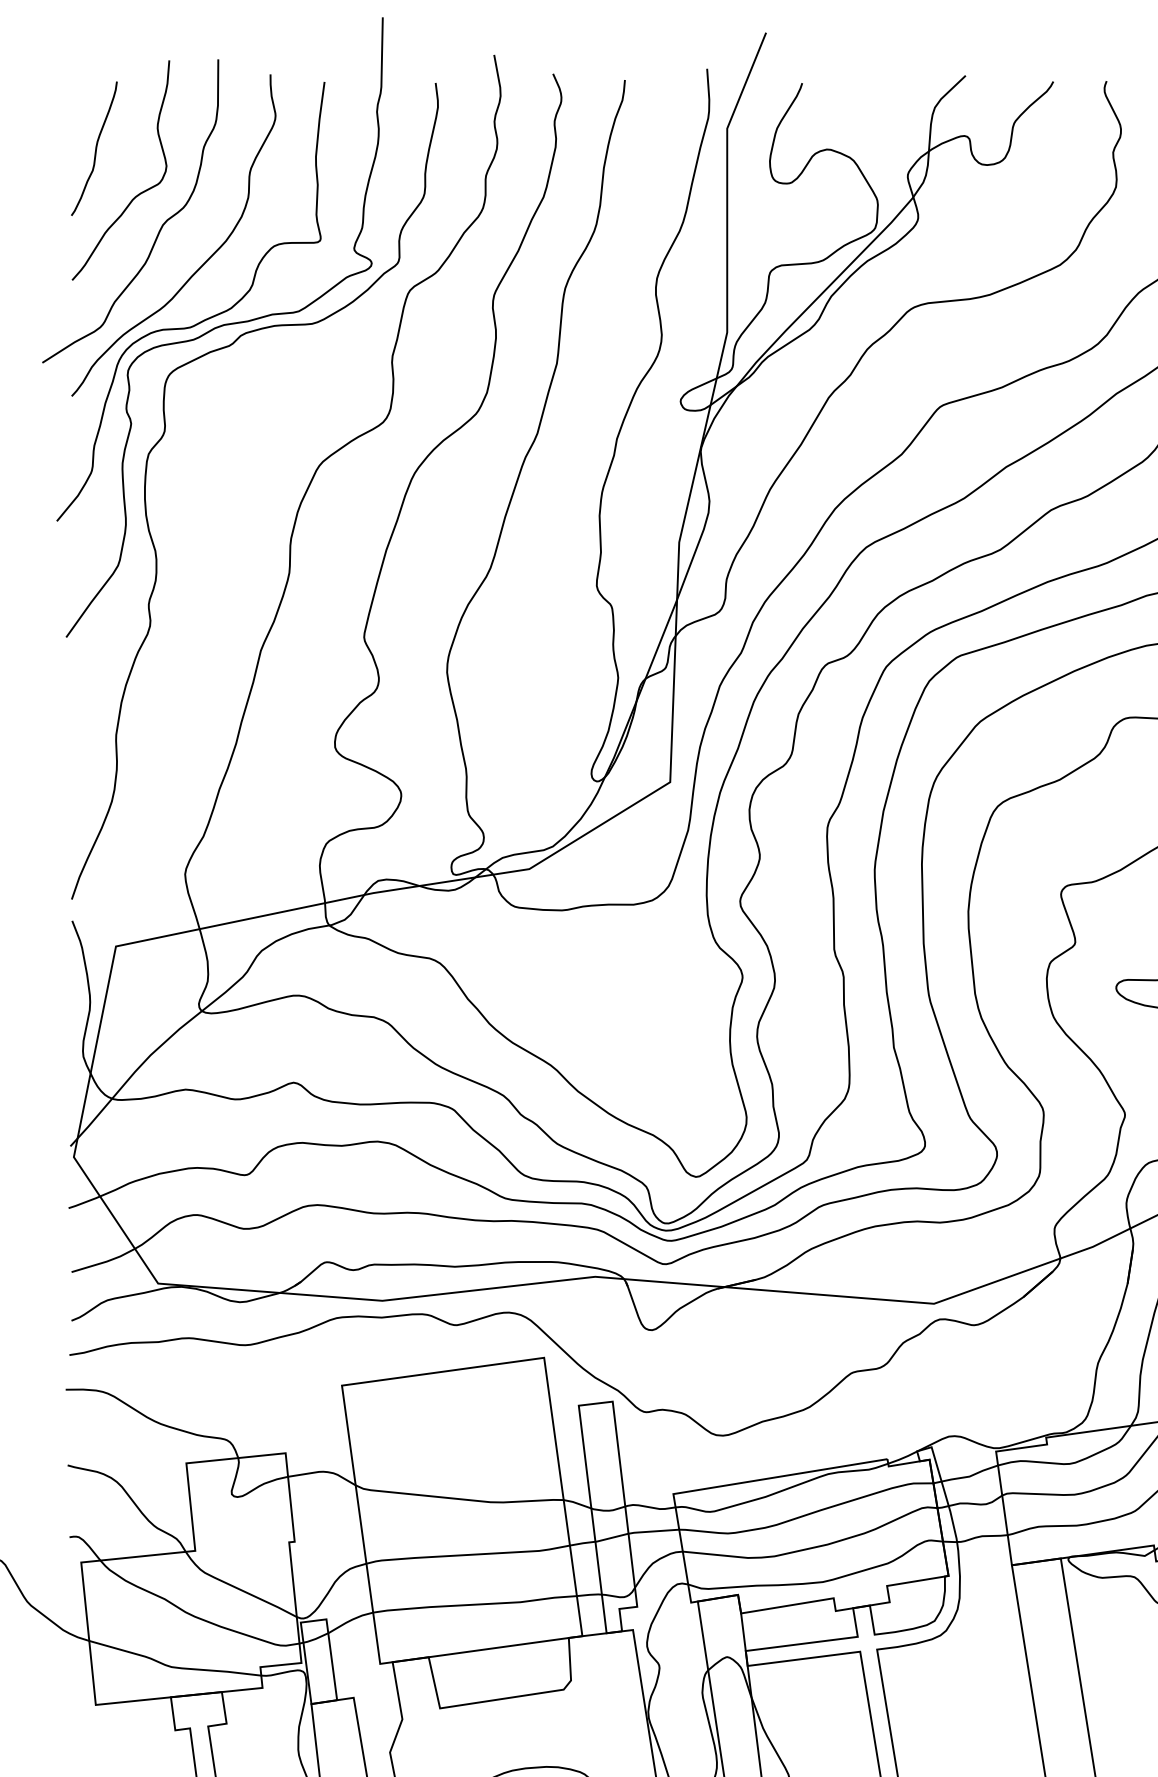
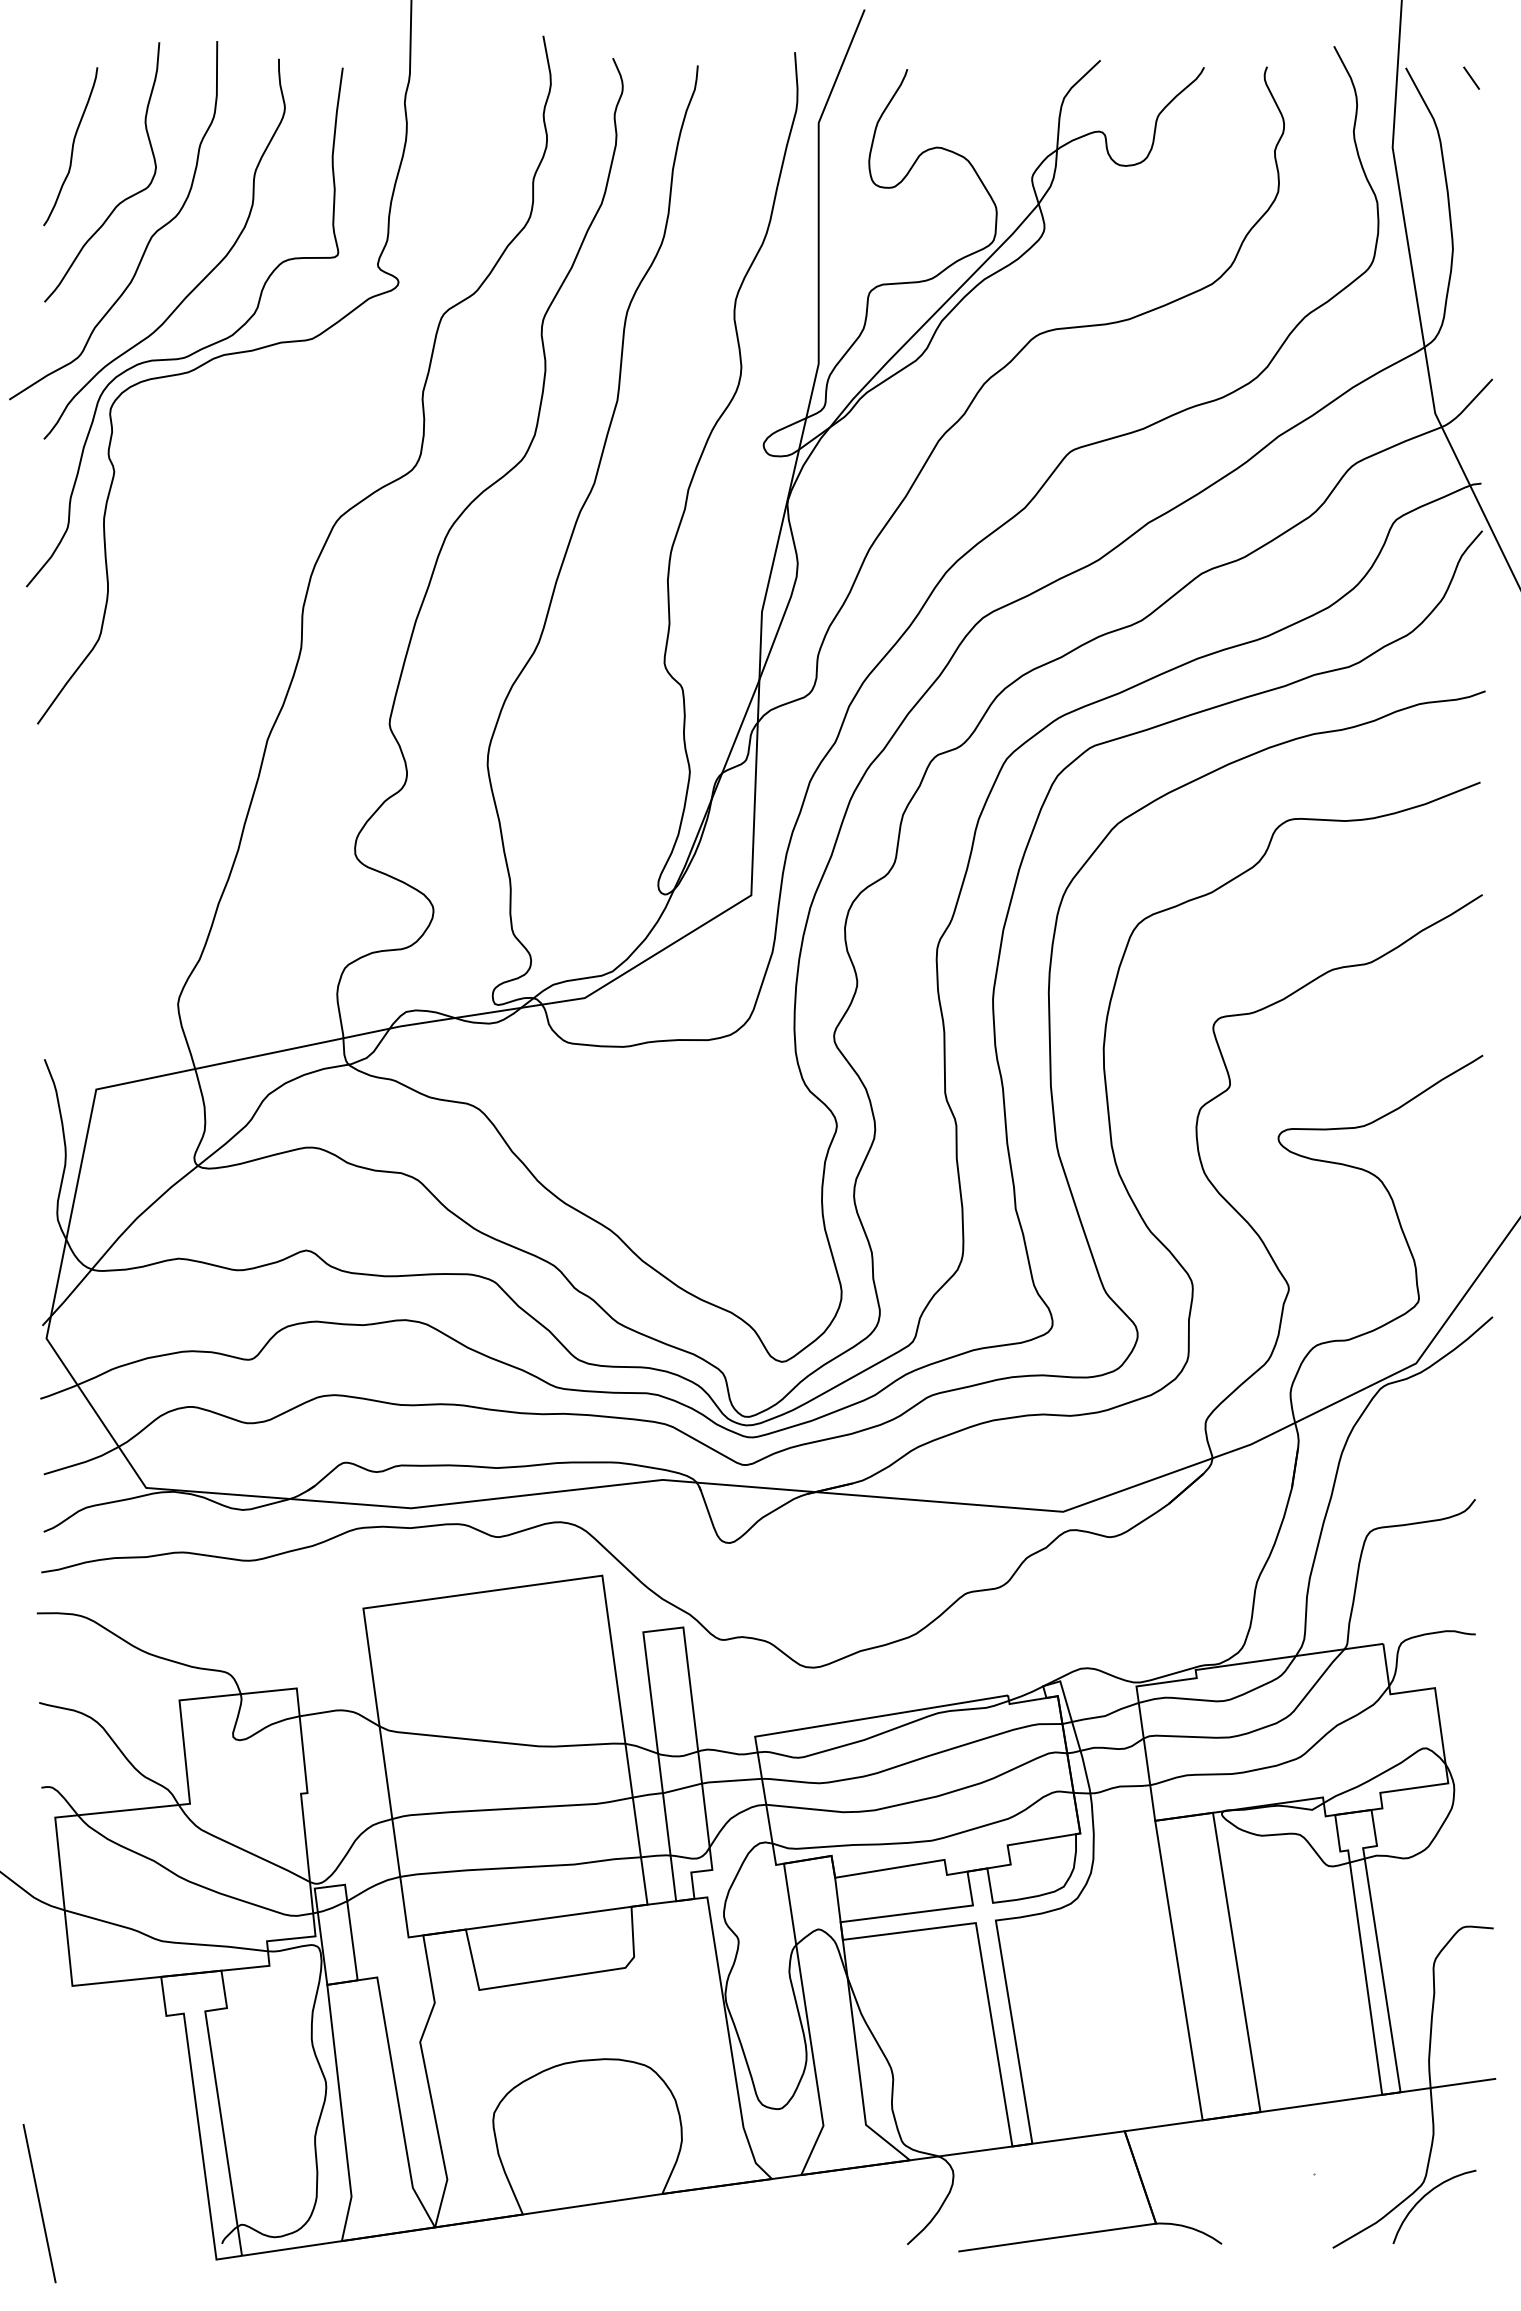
curve: (162, 437) -> (151, 488), removed

